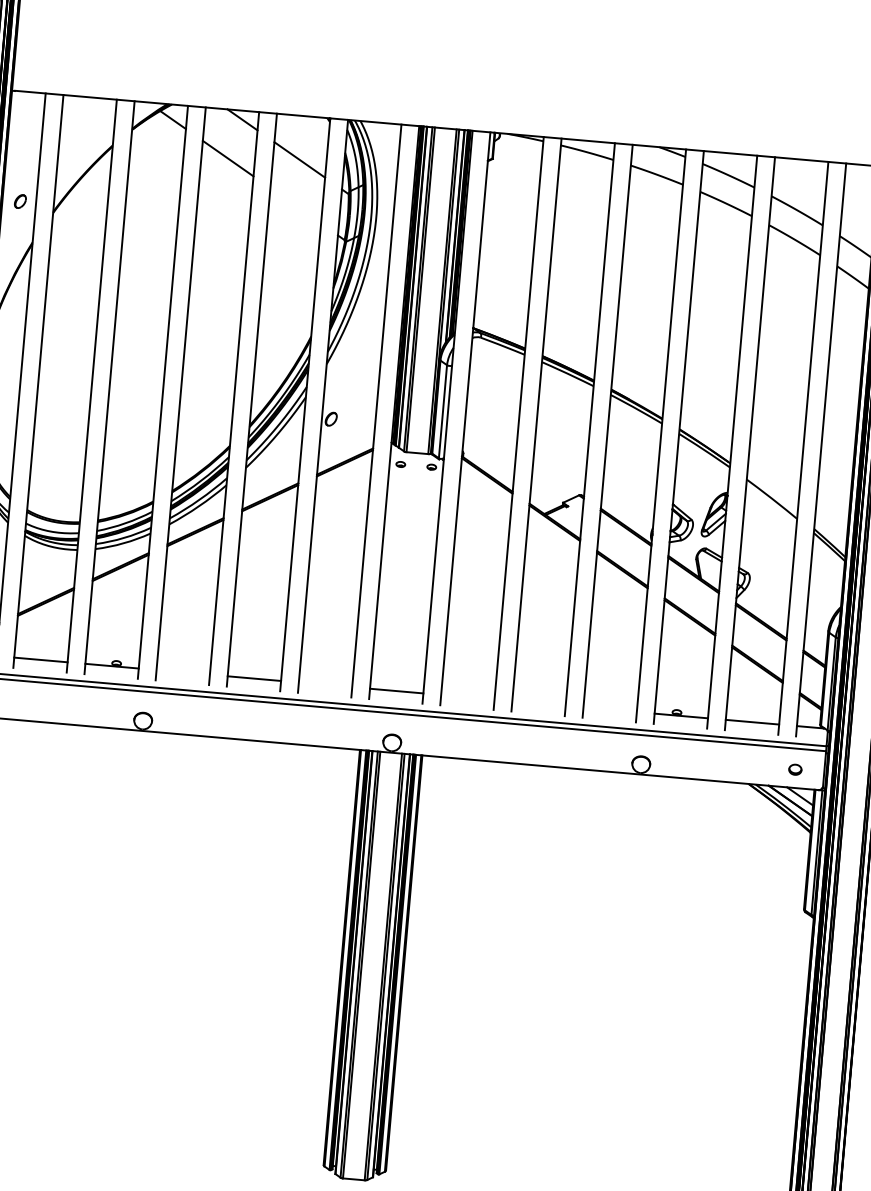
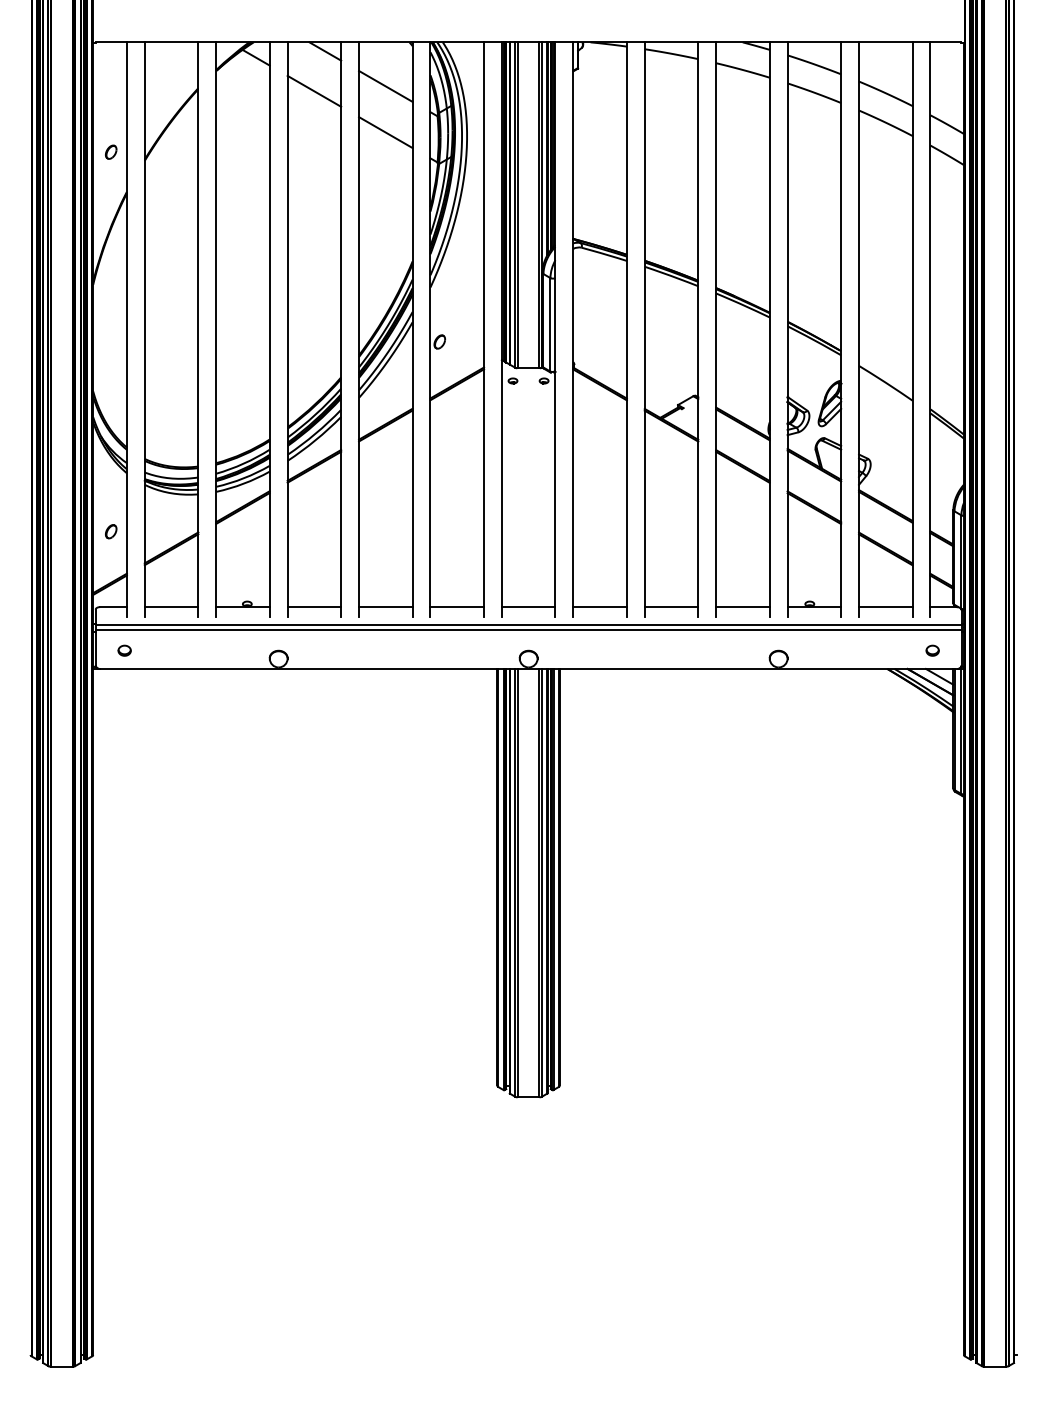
line: (295, 205) -> (385, 132), added
line: (183, 672) -> (314, 607), added
line: (325, 685) -> (457, 607), added
line: (467, 697) -> (599, 607), added
line: (538, 703) -> (671, 607), added
line: (609, 710) -> (742, 607), added

